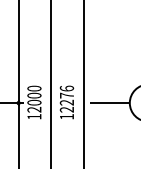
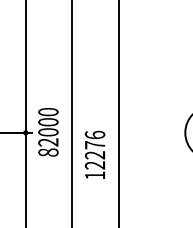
text: (66, 102) -> (94, 154), moved
line: (109, 103) -> (156, 133), removed
text: (34, 116) -> (48, 152), 12000 -> 82000

